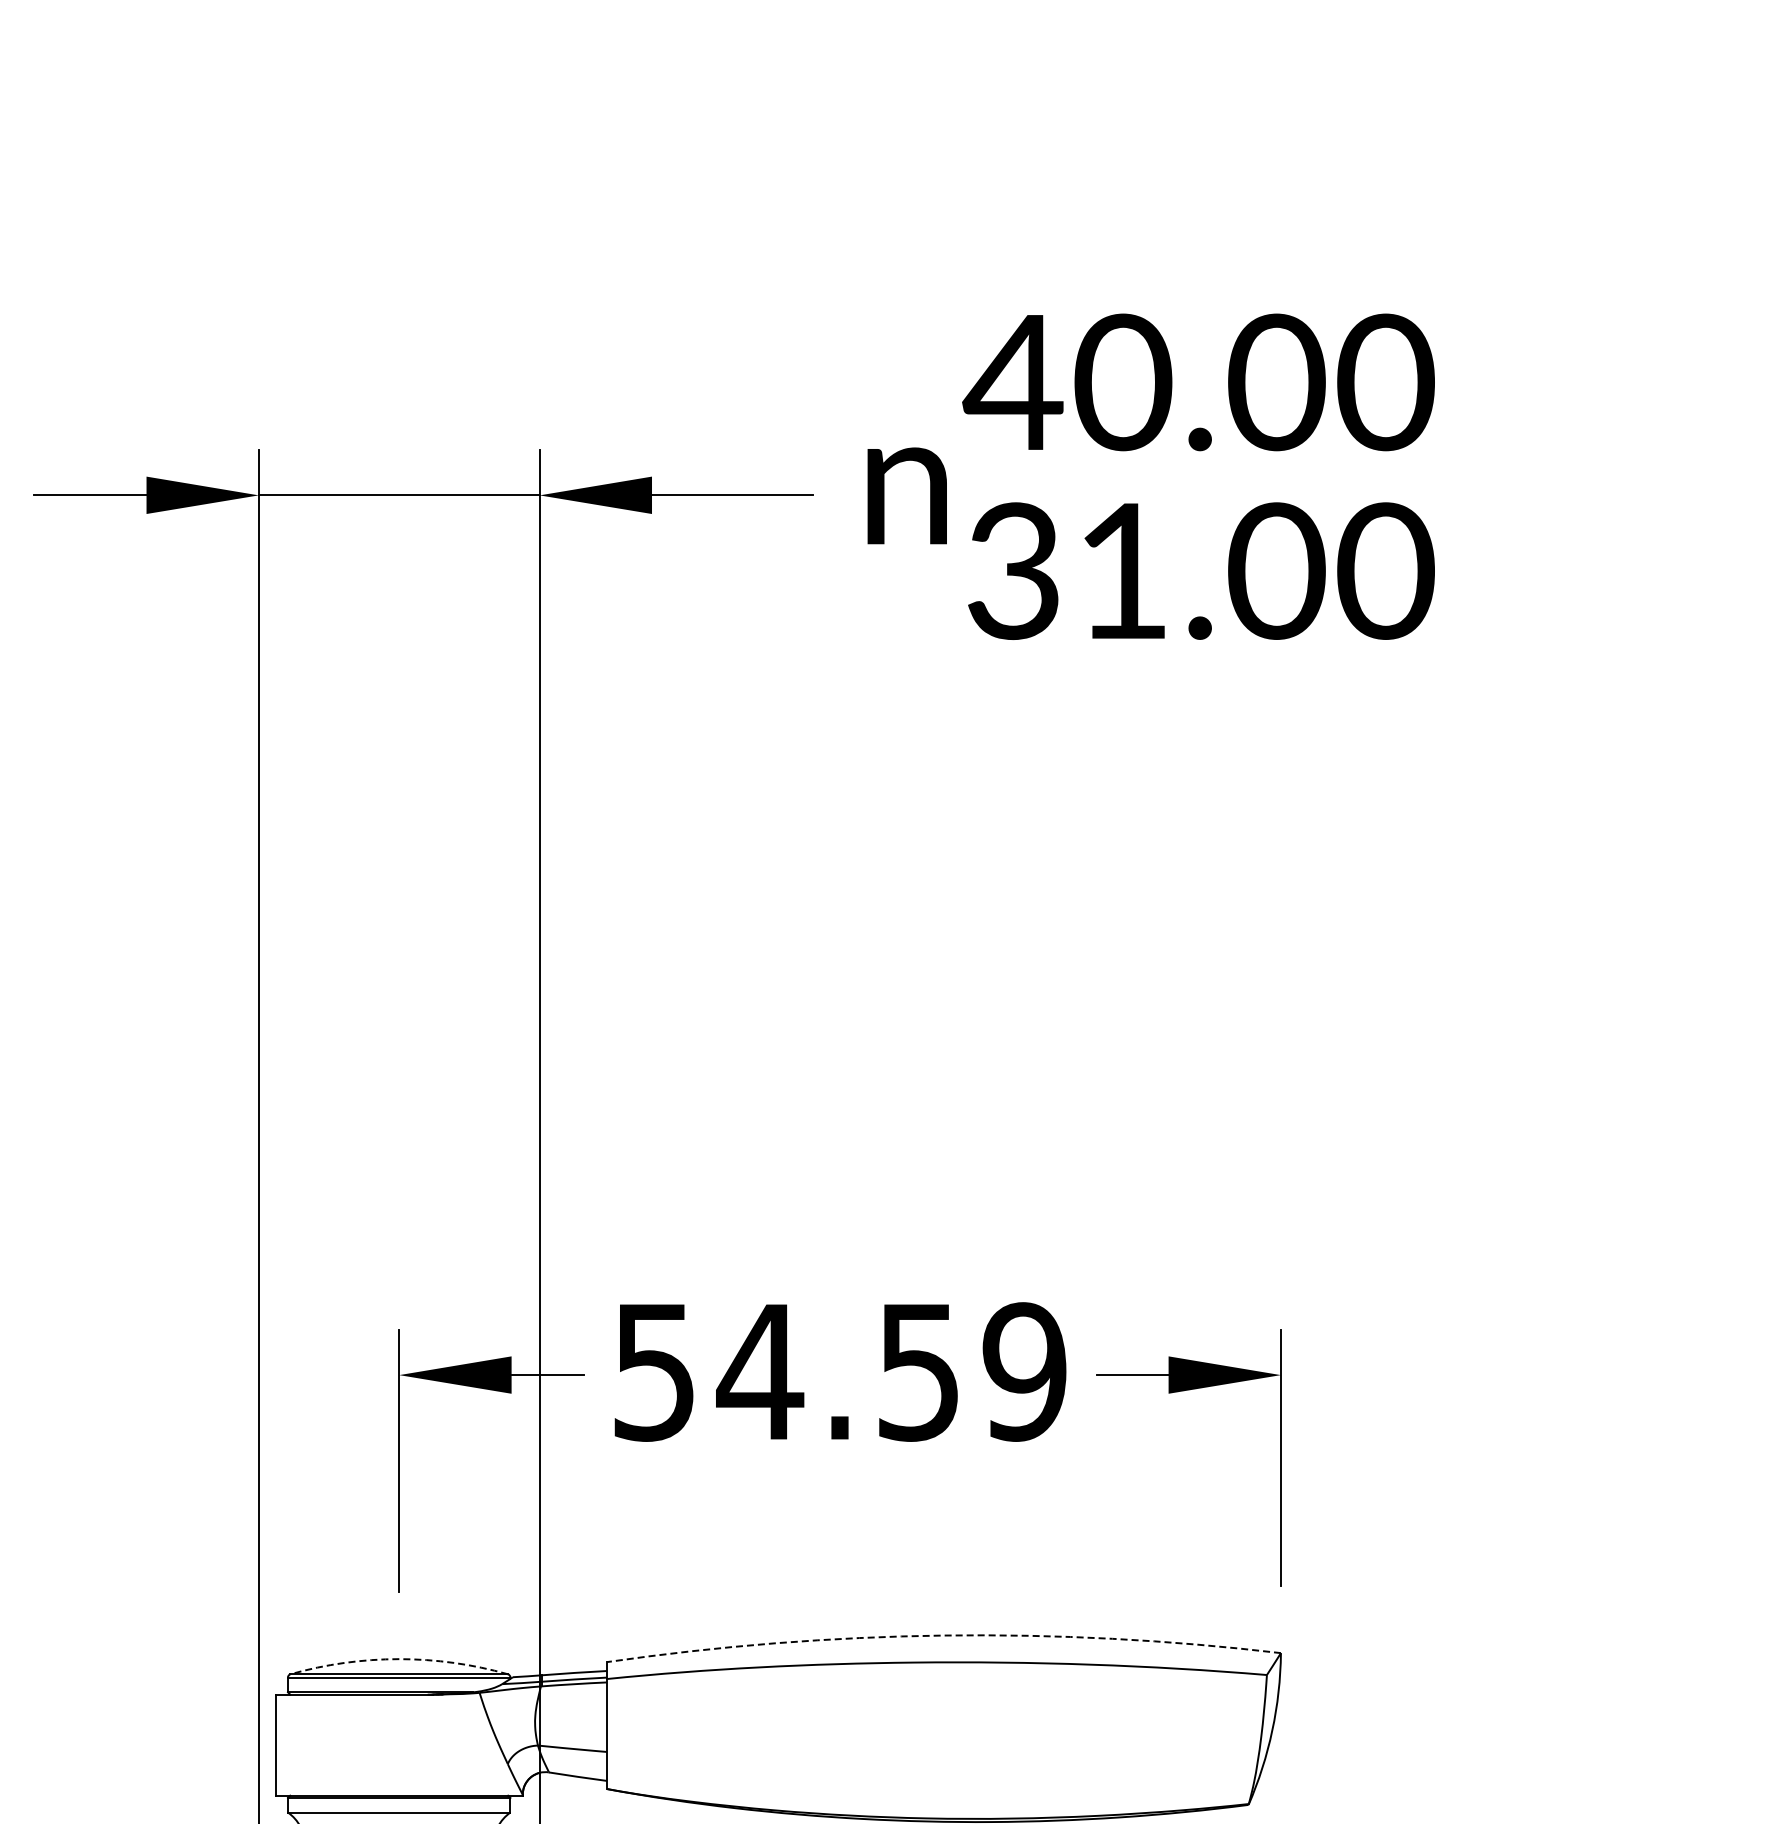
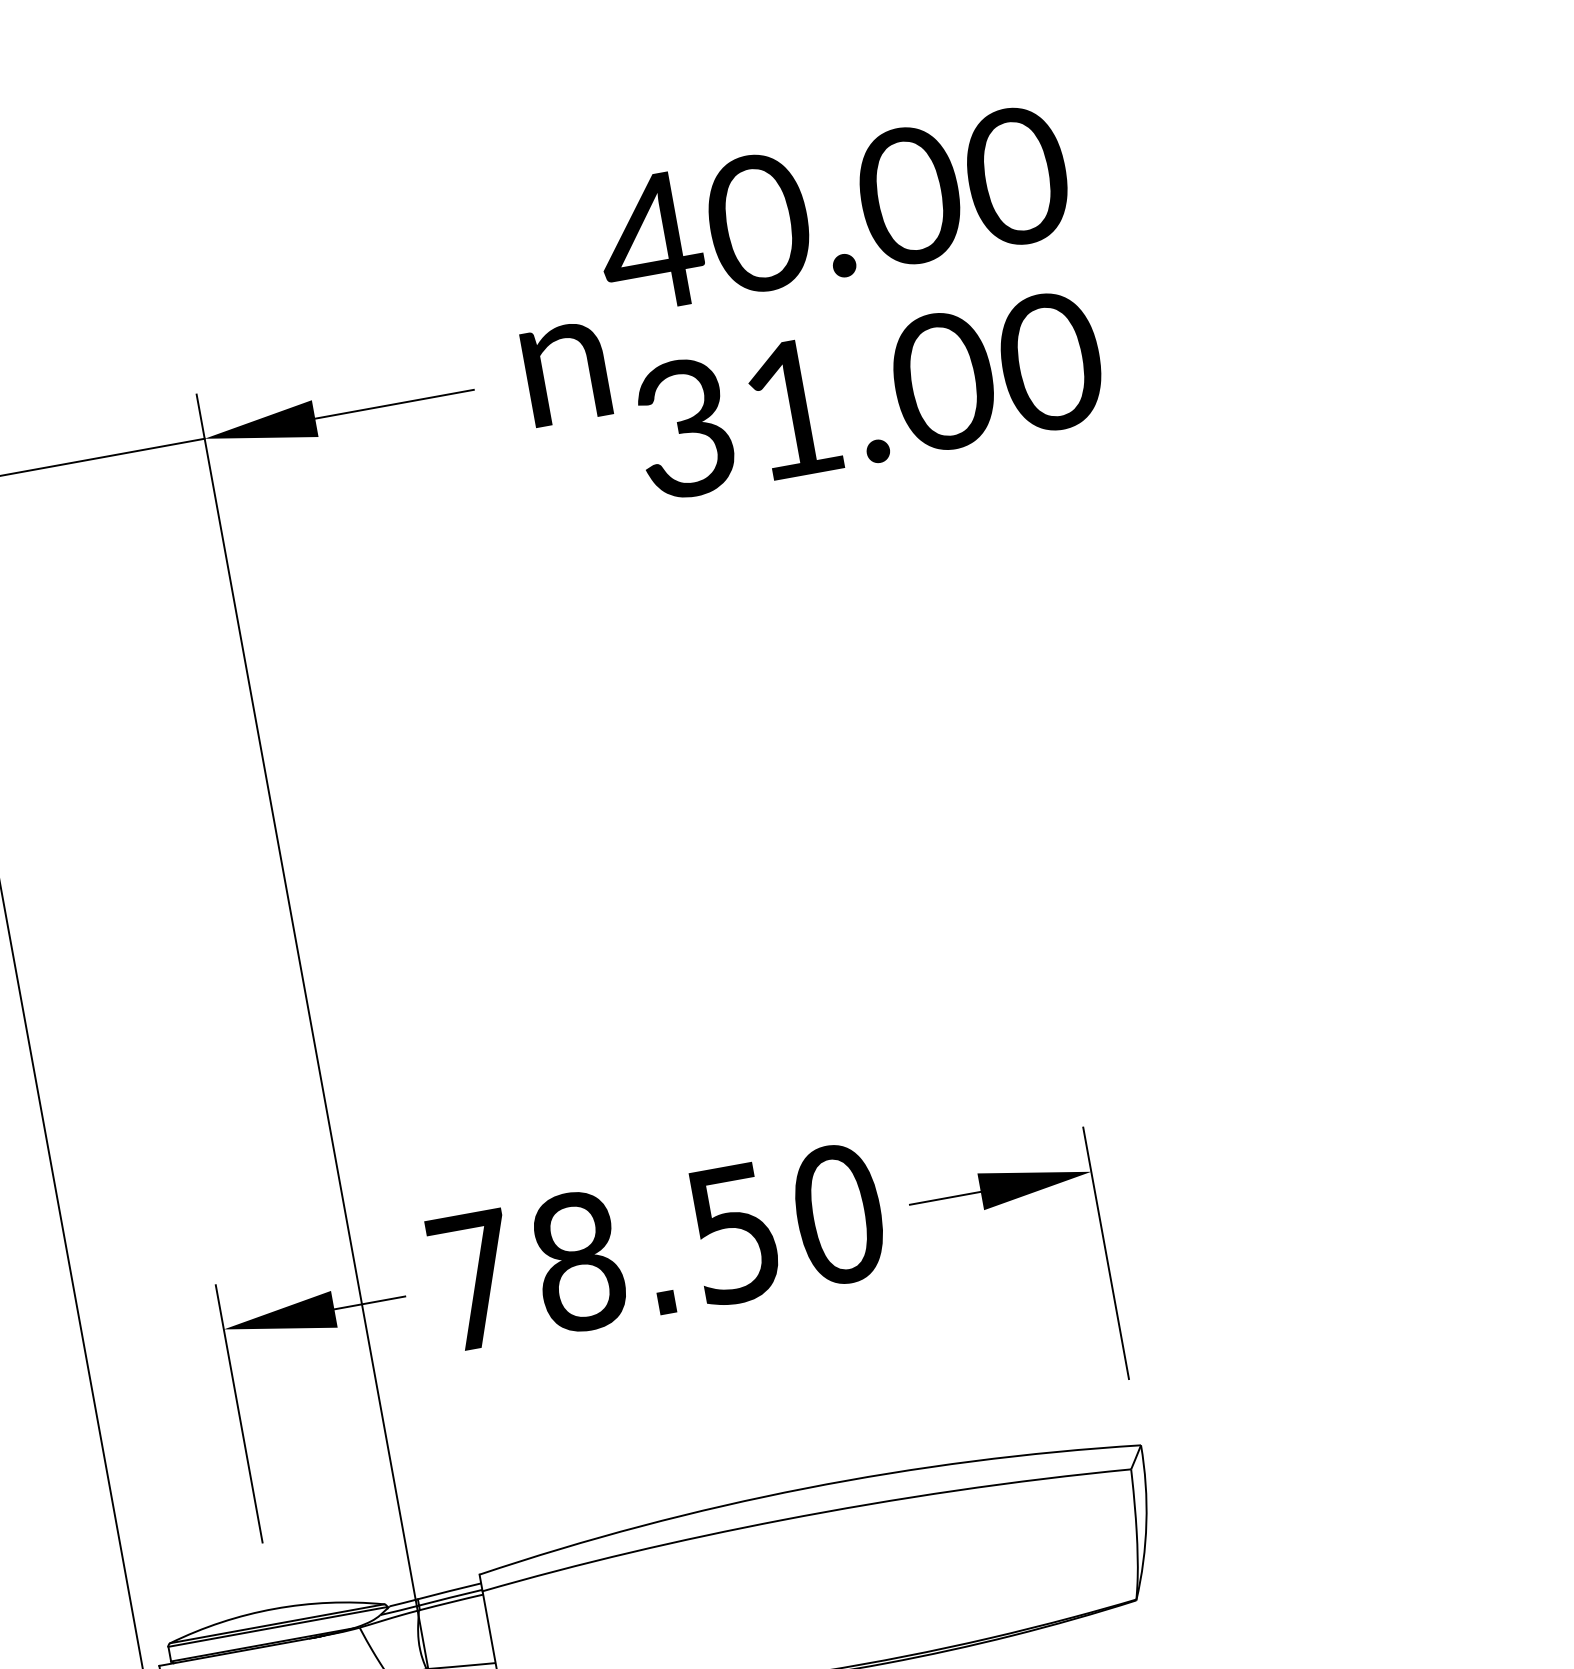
text: (840, 1371) -> (657, 1246), 54.59 -> 78.50
arc: (943, 1635) -> (805, 1488), dashed -> solid
arc: (399, 1659) -> (274, 1609), dashed -> solid

